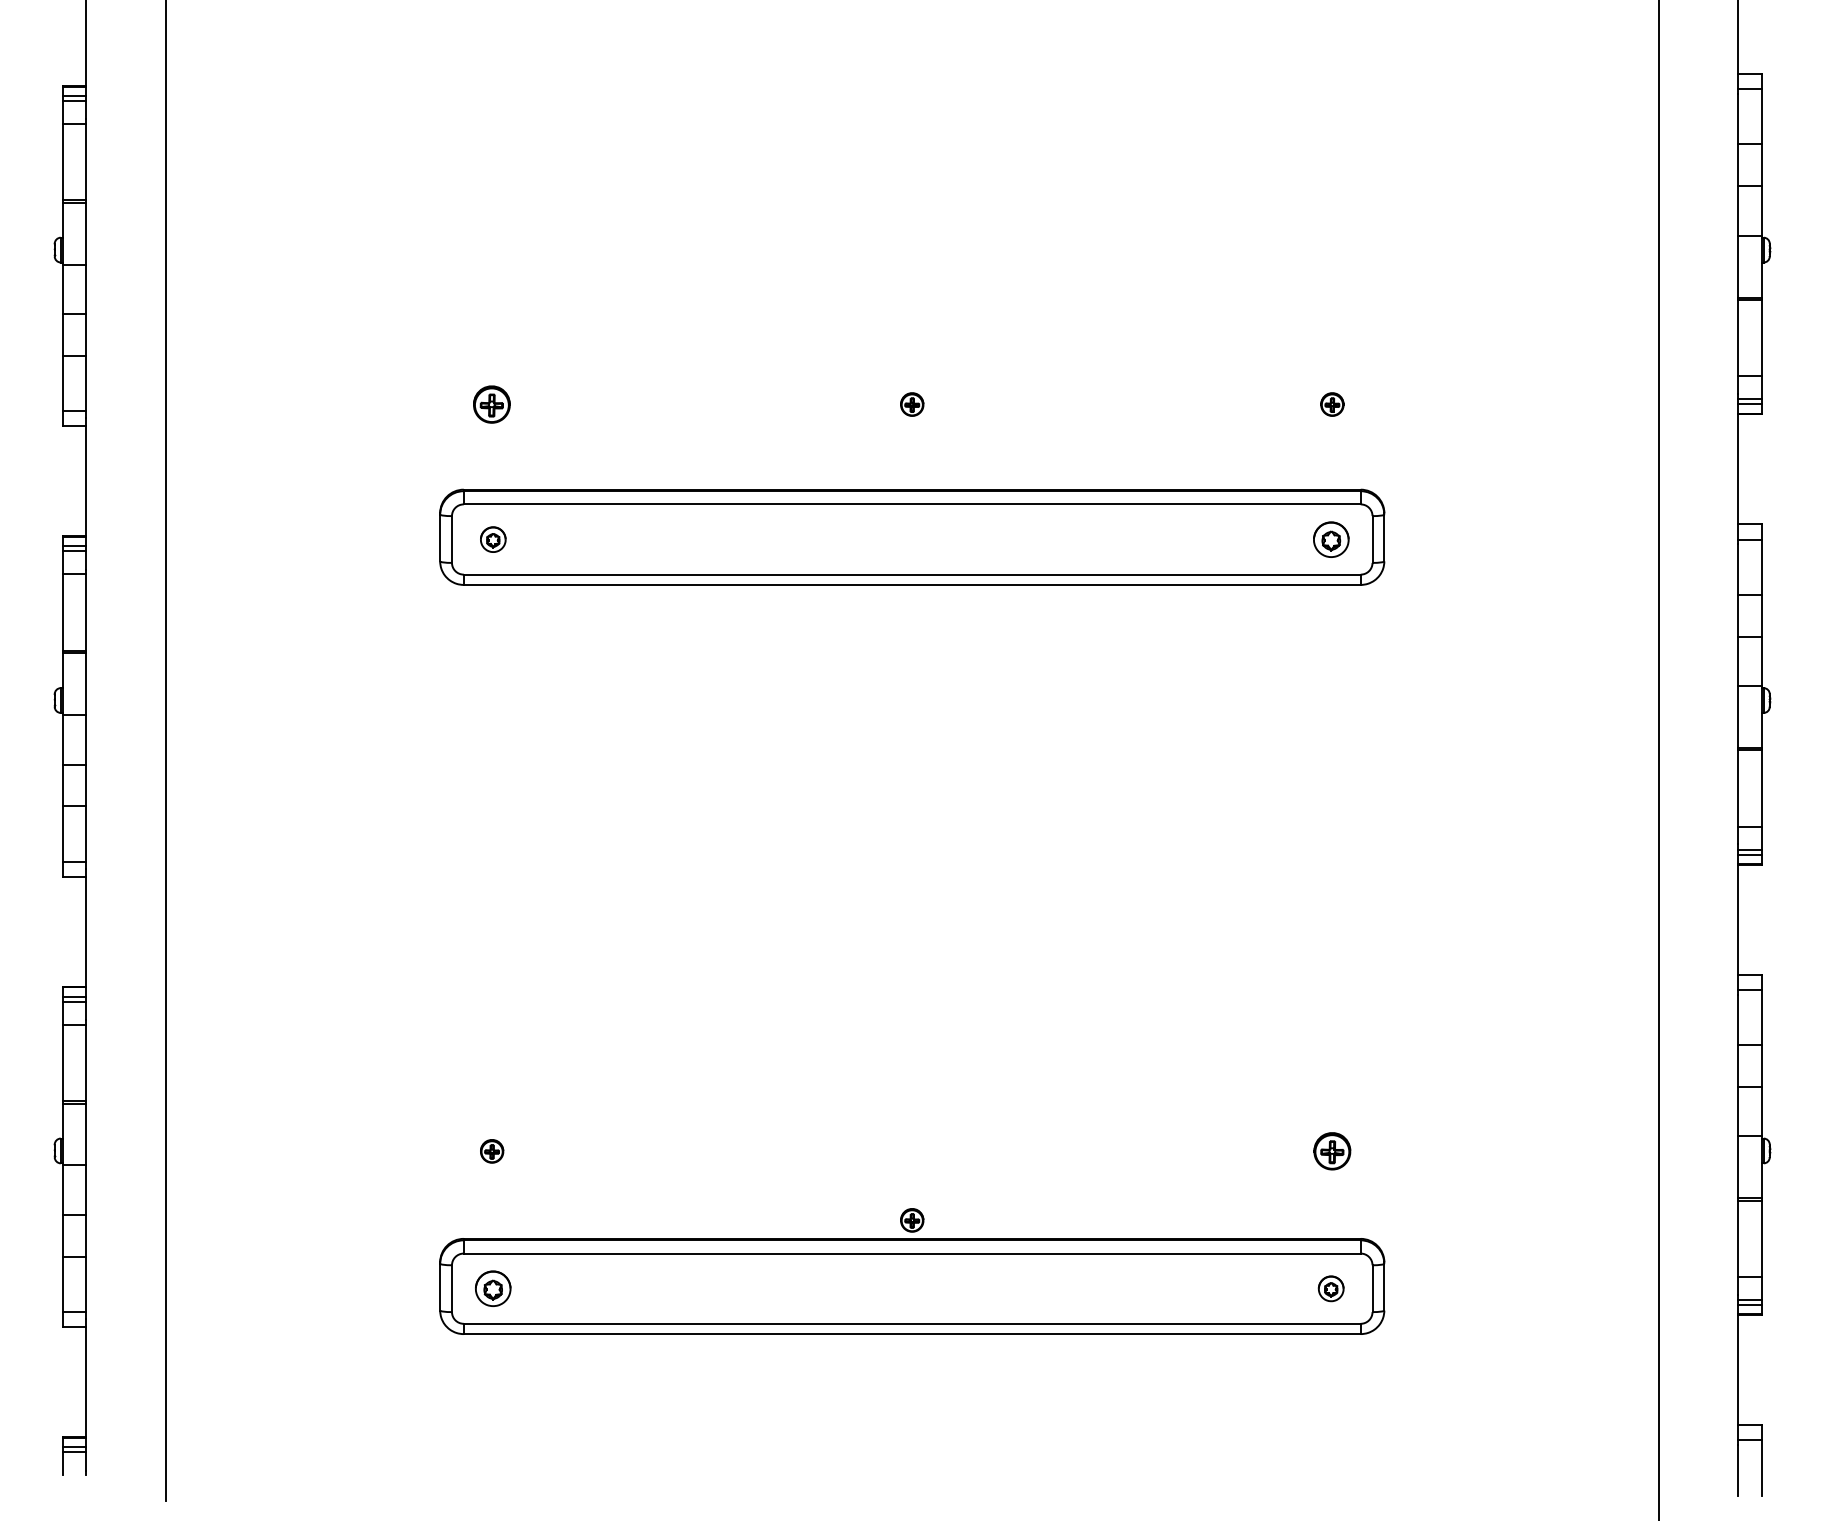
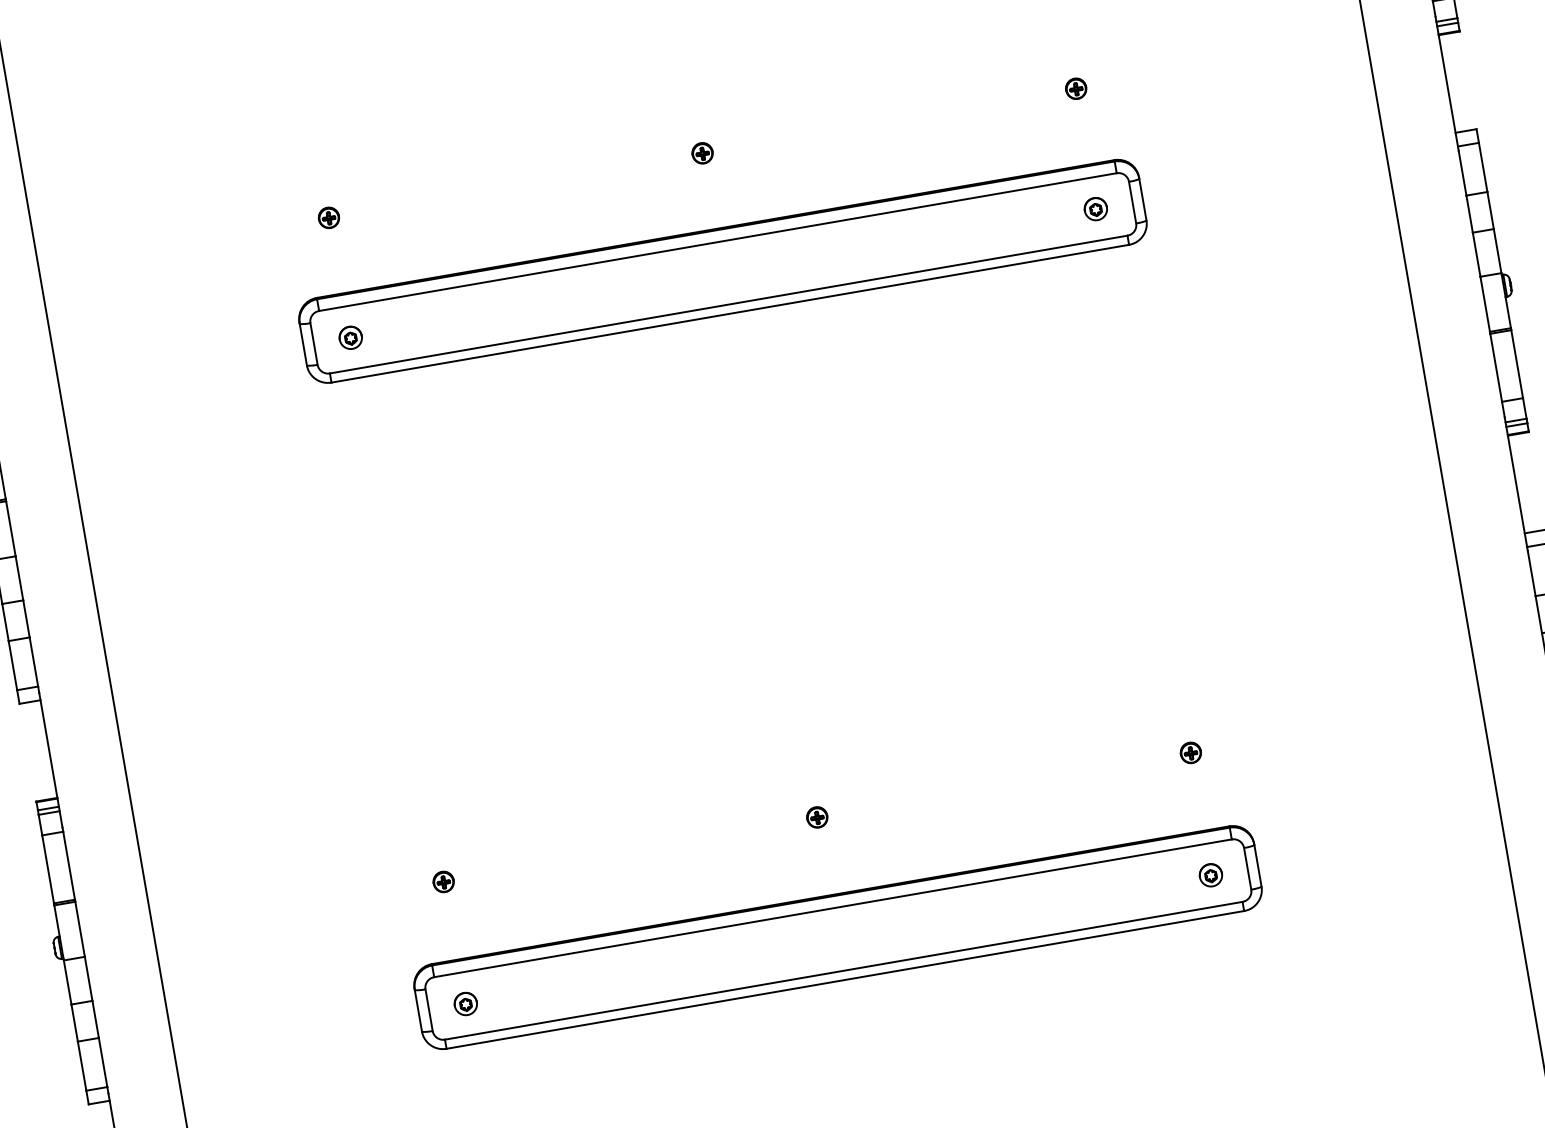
part: (492, 404) -> (329, 217), size x0.62
part: (1330, 539) -> (1095, 209), size x0.71
part: (1332, 1151) -> (1191, 752), size x0.62
part: (912, 1220) -> (817, 817), moved
part: (493, 1288) -> (465, 1003), size x0.71

